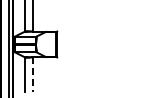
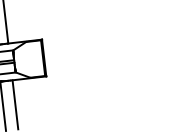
line: (33, 75) -> (15, 105), dashed -> solid

